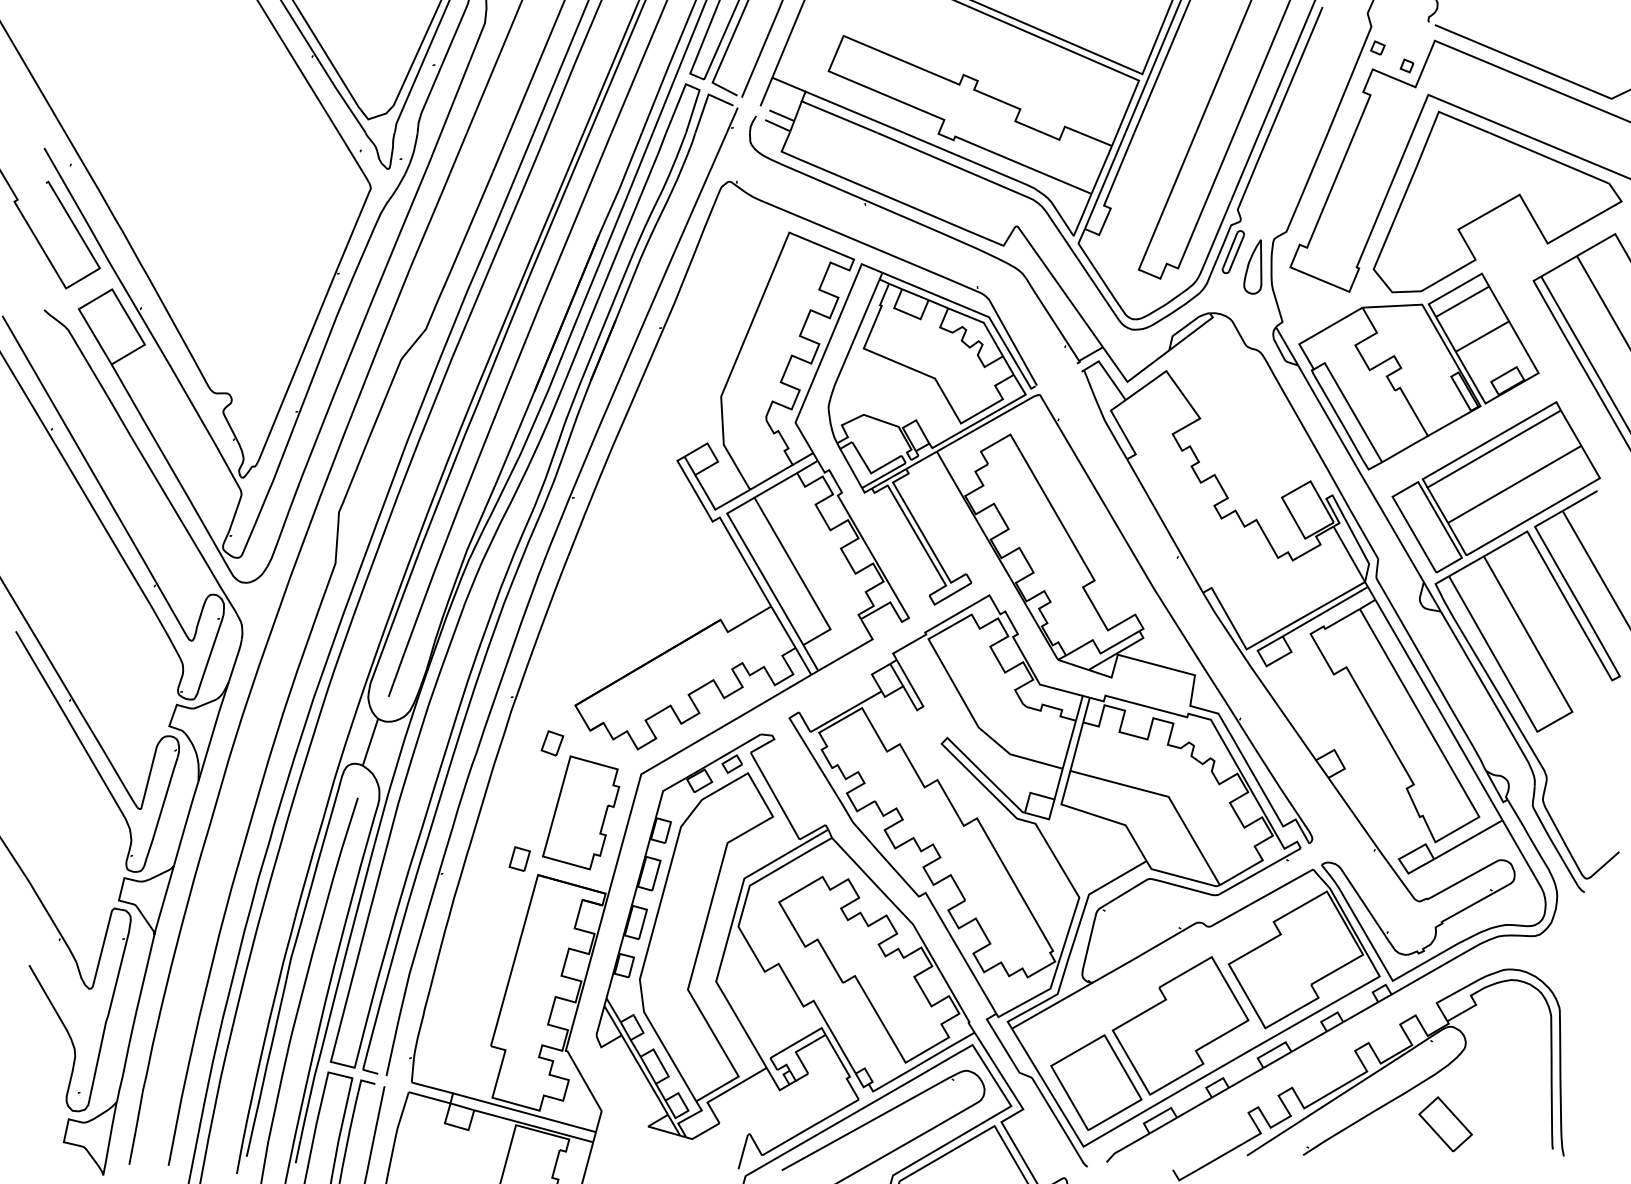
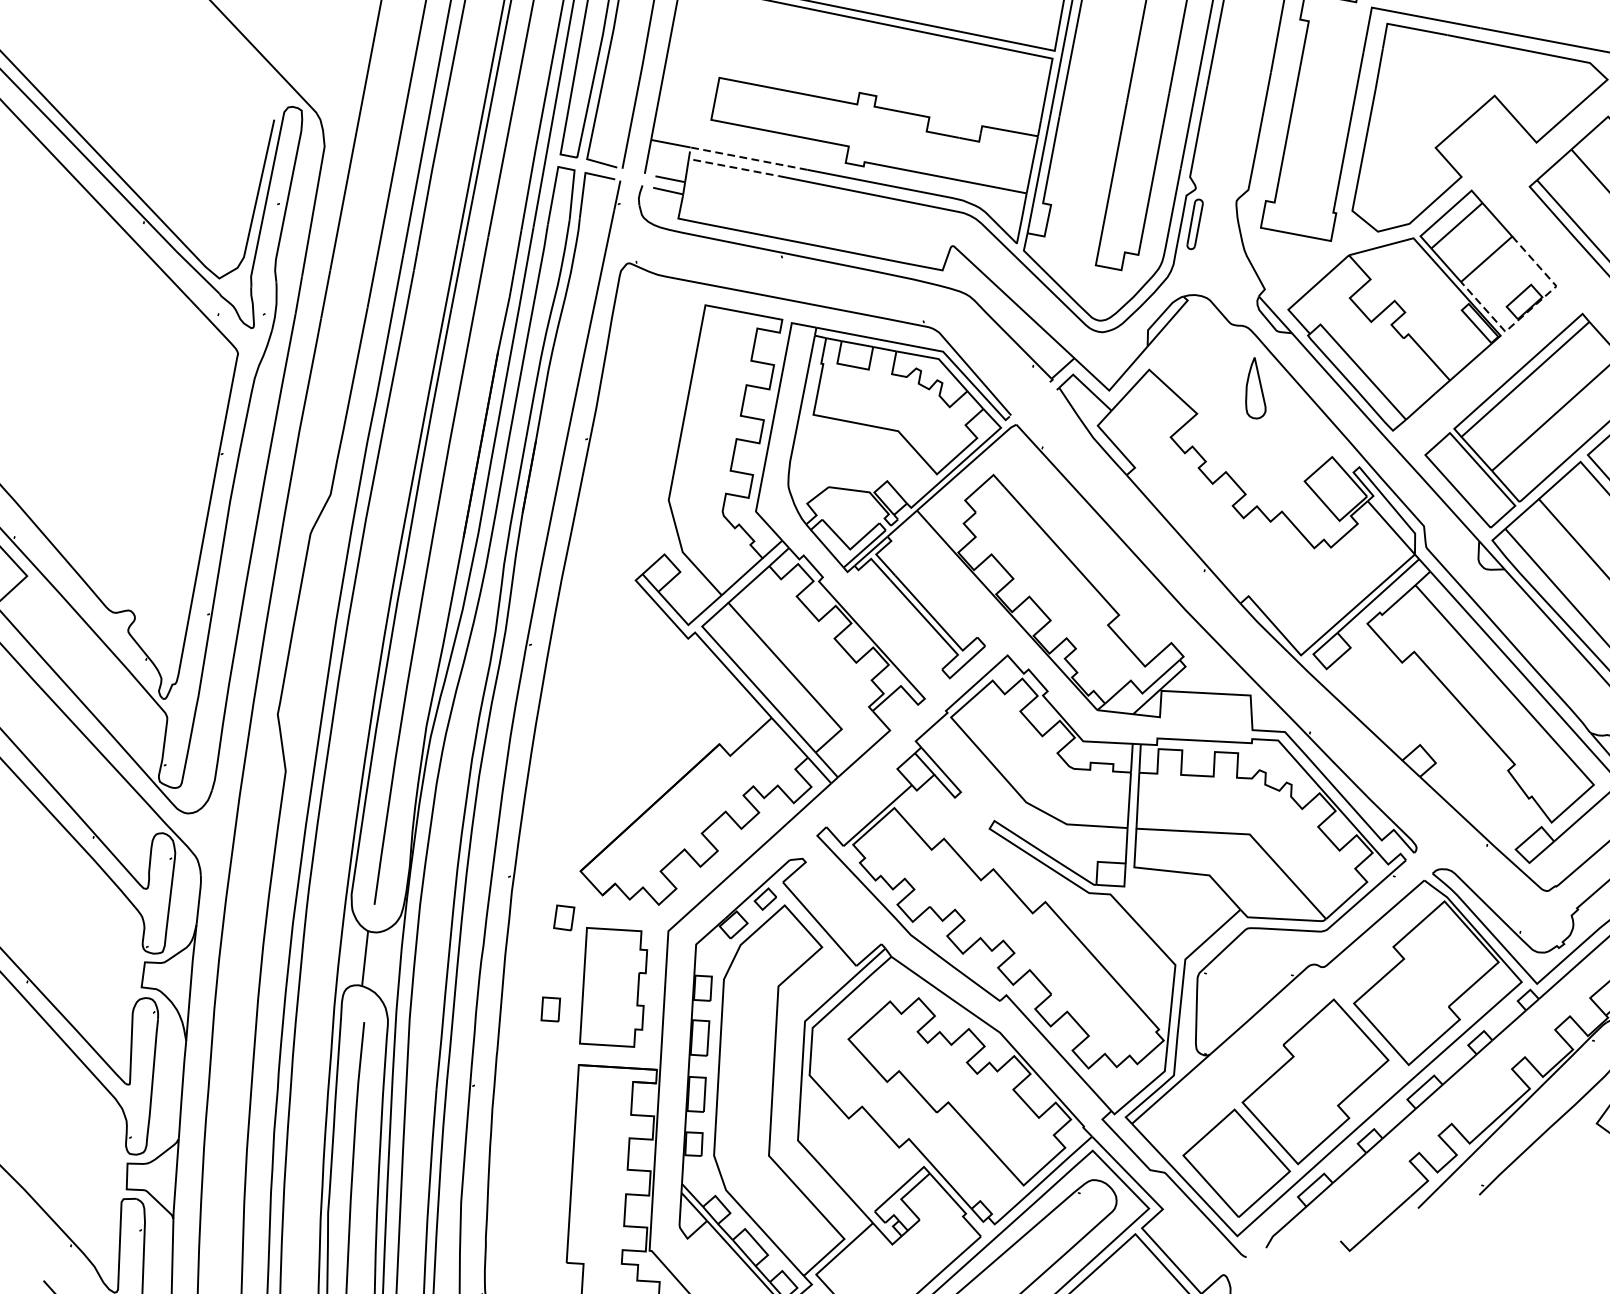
line: (811, 93) -> (697, 148), solid -> dashed
part: (1252, 266) -> (1251, 388), moved
line: (1512, 388) -> (1531, 309), solid -> dashed
part: (519, 858) -> (550, 1008), moved

